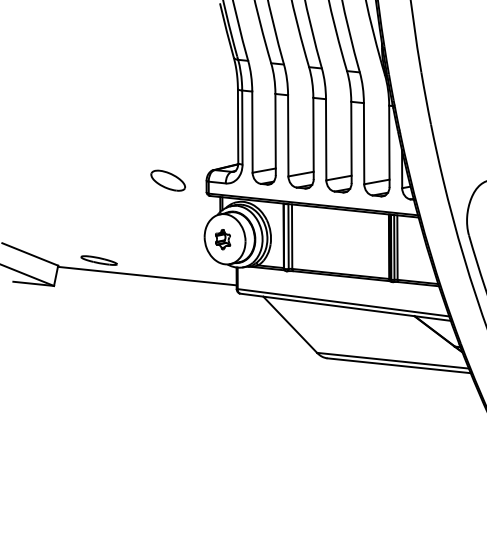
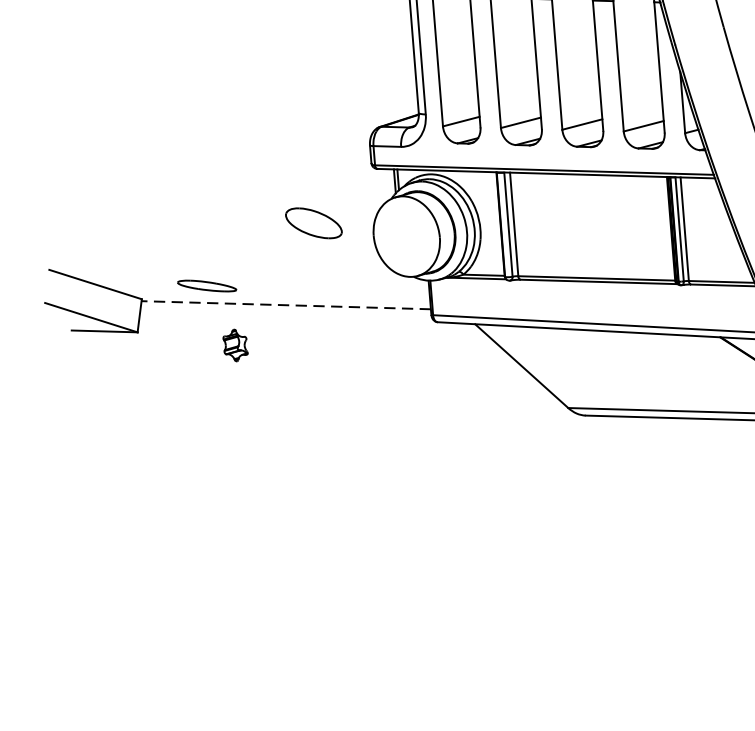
part: (167, 180) -> (312, 223), moved
part: (223, 239) -> (236, 345), moved
line: (147, 276) -> (286, 305), solid -> dashed

